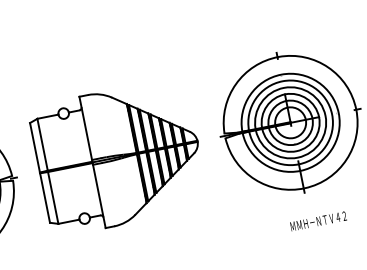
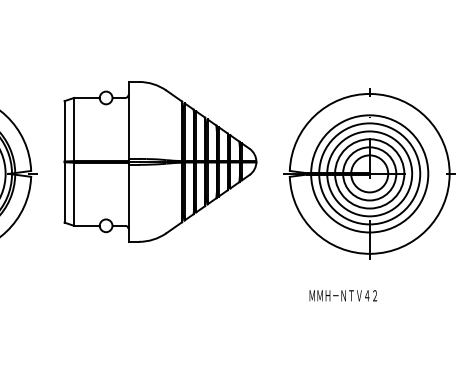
part: (118, 156) -> (160, 161), moved
text: (318, 221) -> (343, 295), moved

